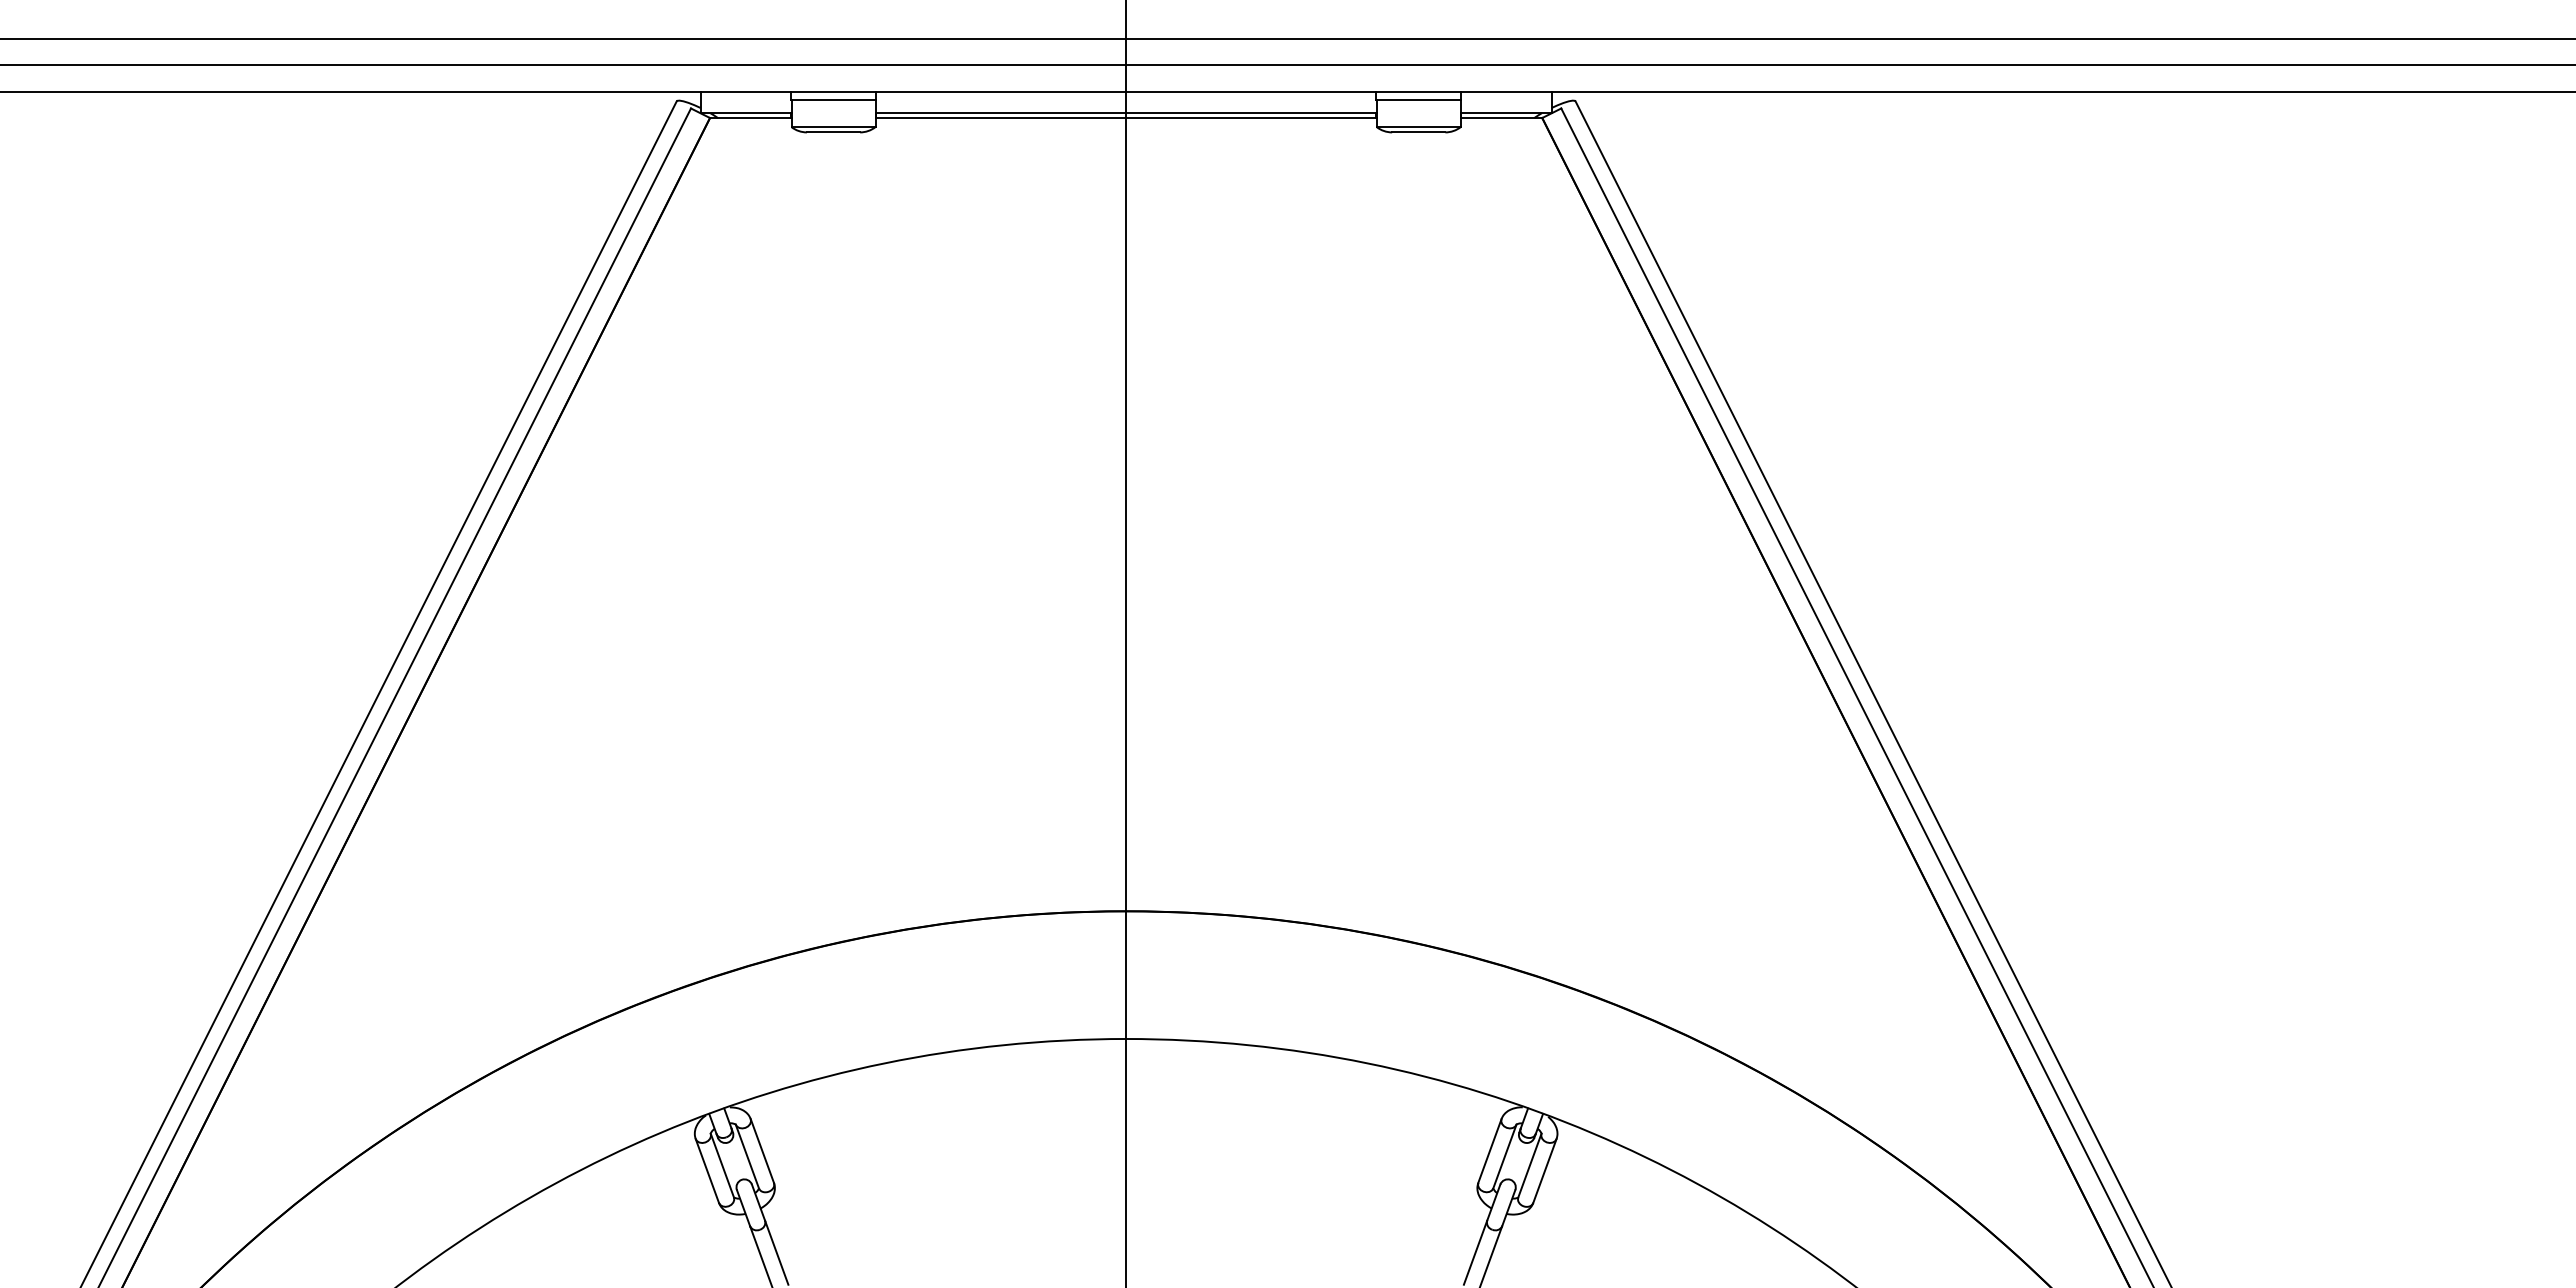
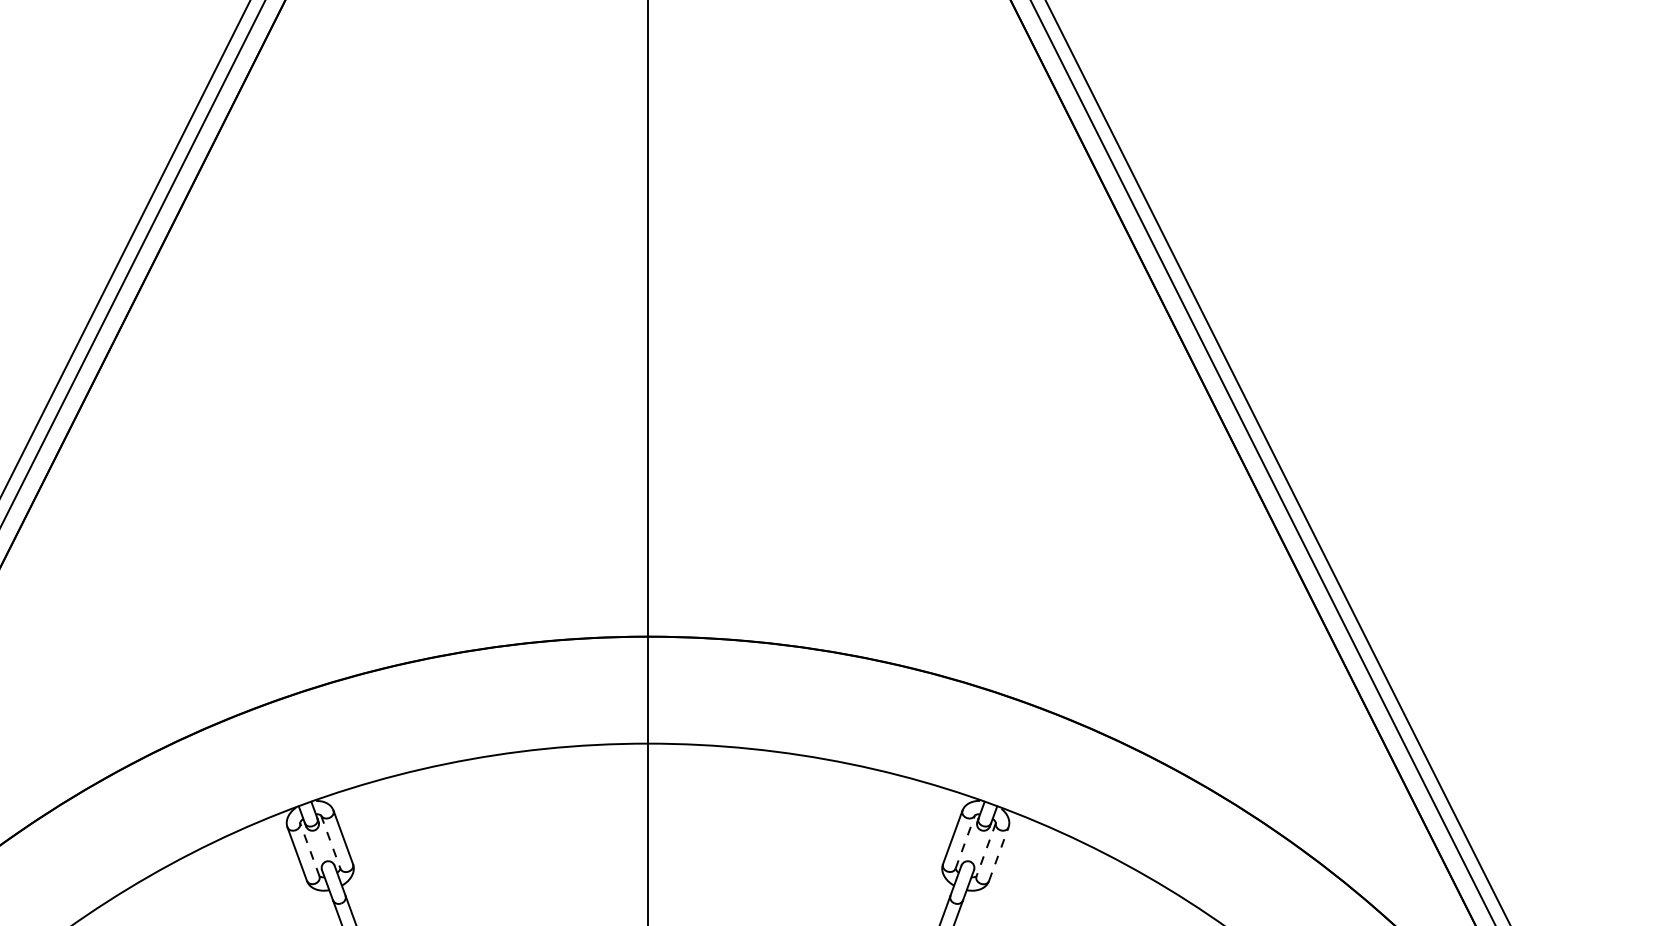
line: (747, 1156) -> (330, 842), solid -> dashed
line: (1504, 1156) -> (964, 842), solid -> dashed
line: (722, 1165) -> (309, 849), solid -> dashed
line: (1529, 1166) -> (985, 850), solid -> dashed
line: (1545, 1170) -> (999, 853), solid -> dashed

